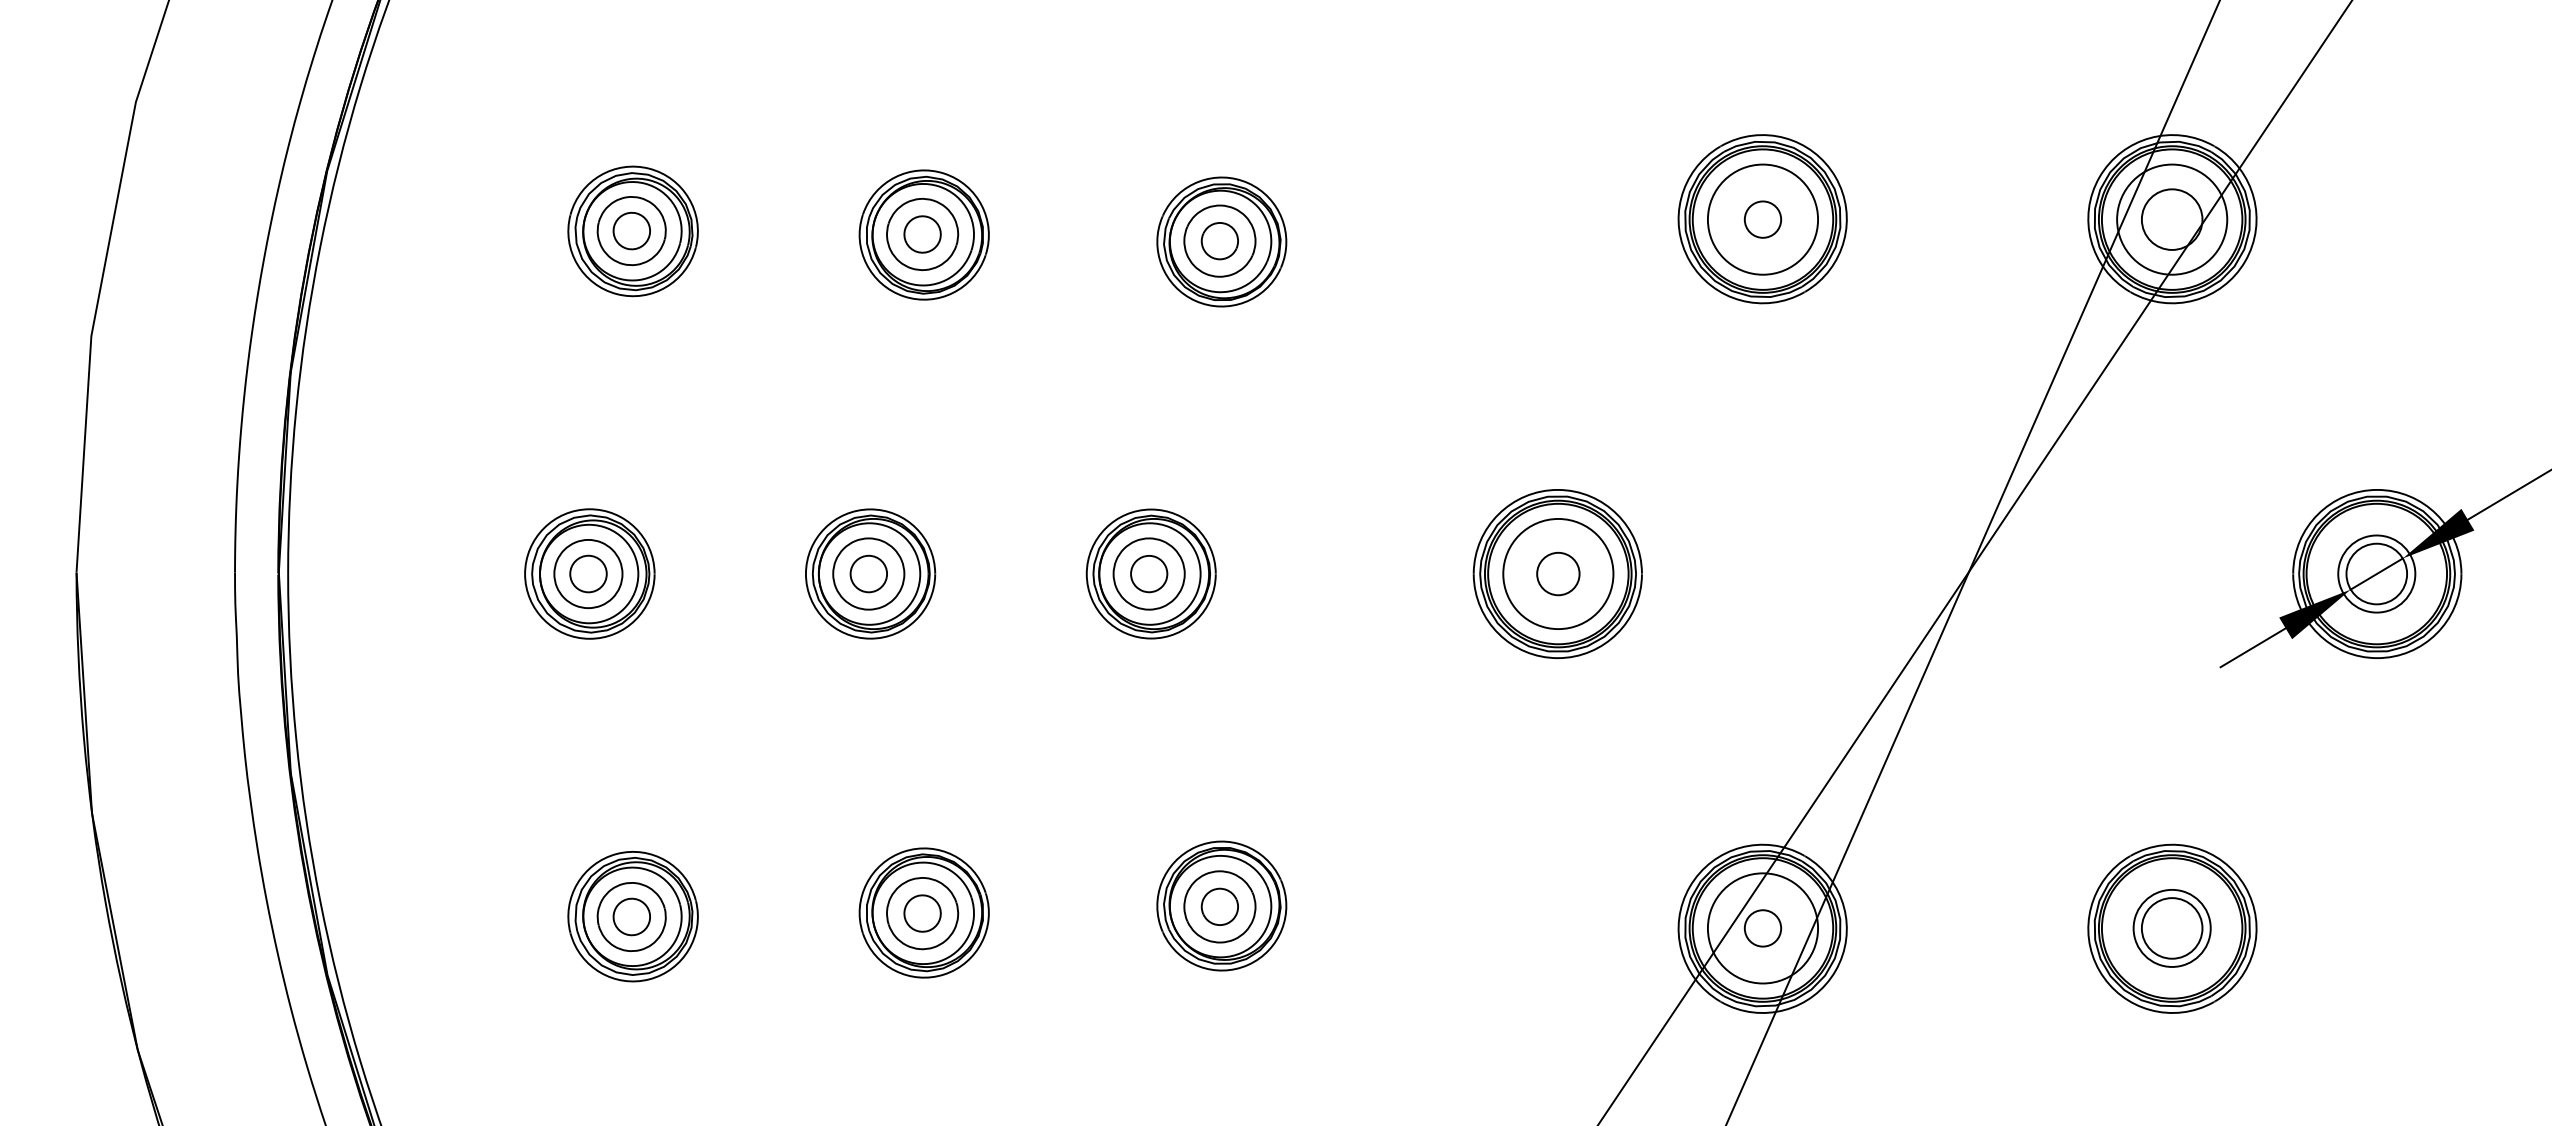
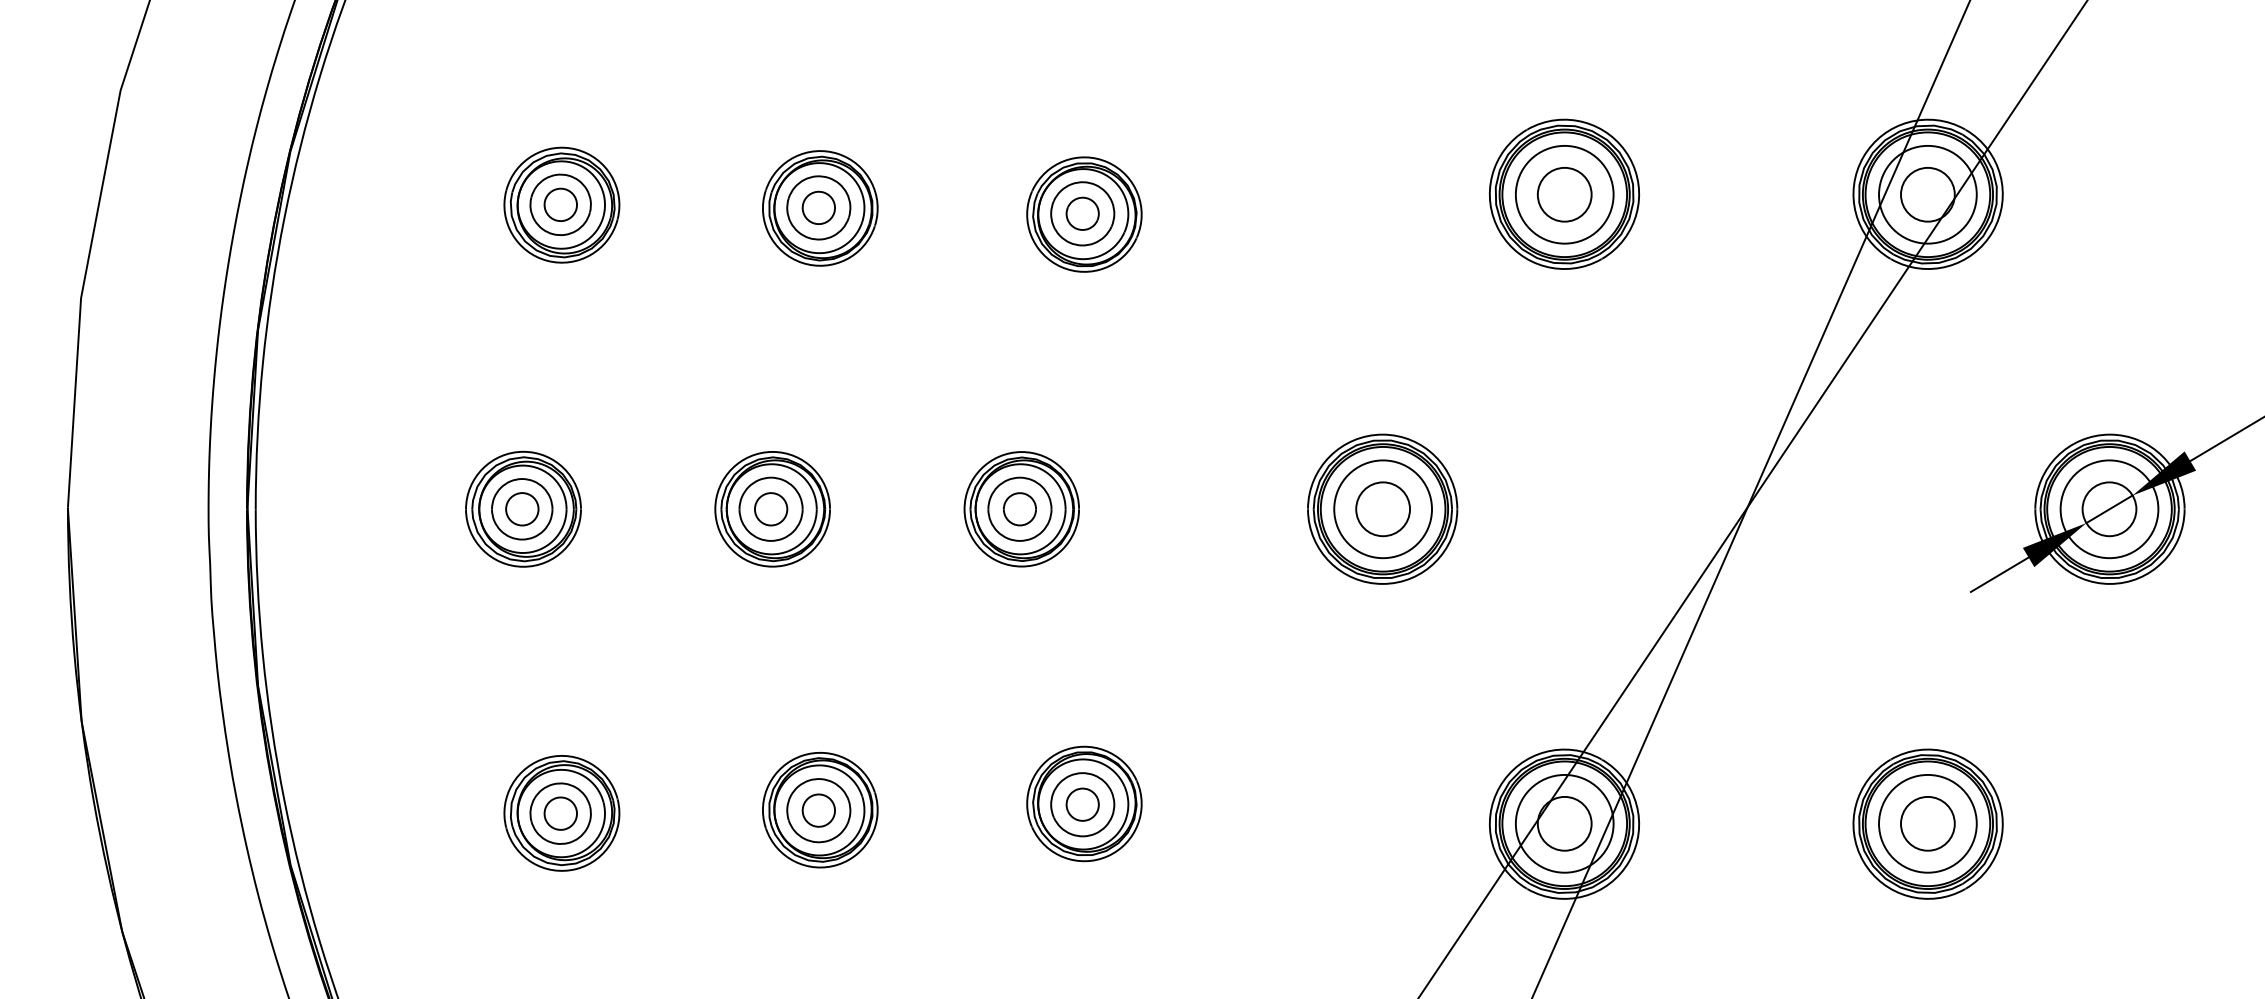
circle: (1762, 219) -> (1564, 194), size x1.67
circle: (1558, 574) -> (1383, 509), size x1.43
circle: (2376, 574) -> (2109, 509), size x1.43
circle: (1762, 928) -> (1564, 823), size x1.67
circle: (2171, 928) -> (1927, 823), size x1.43

